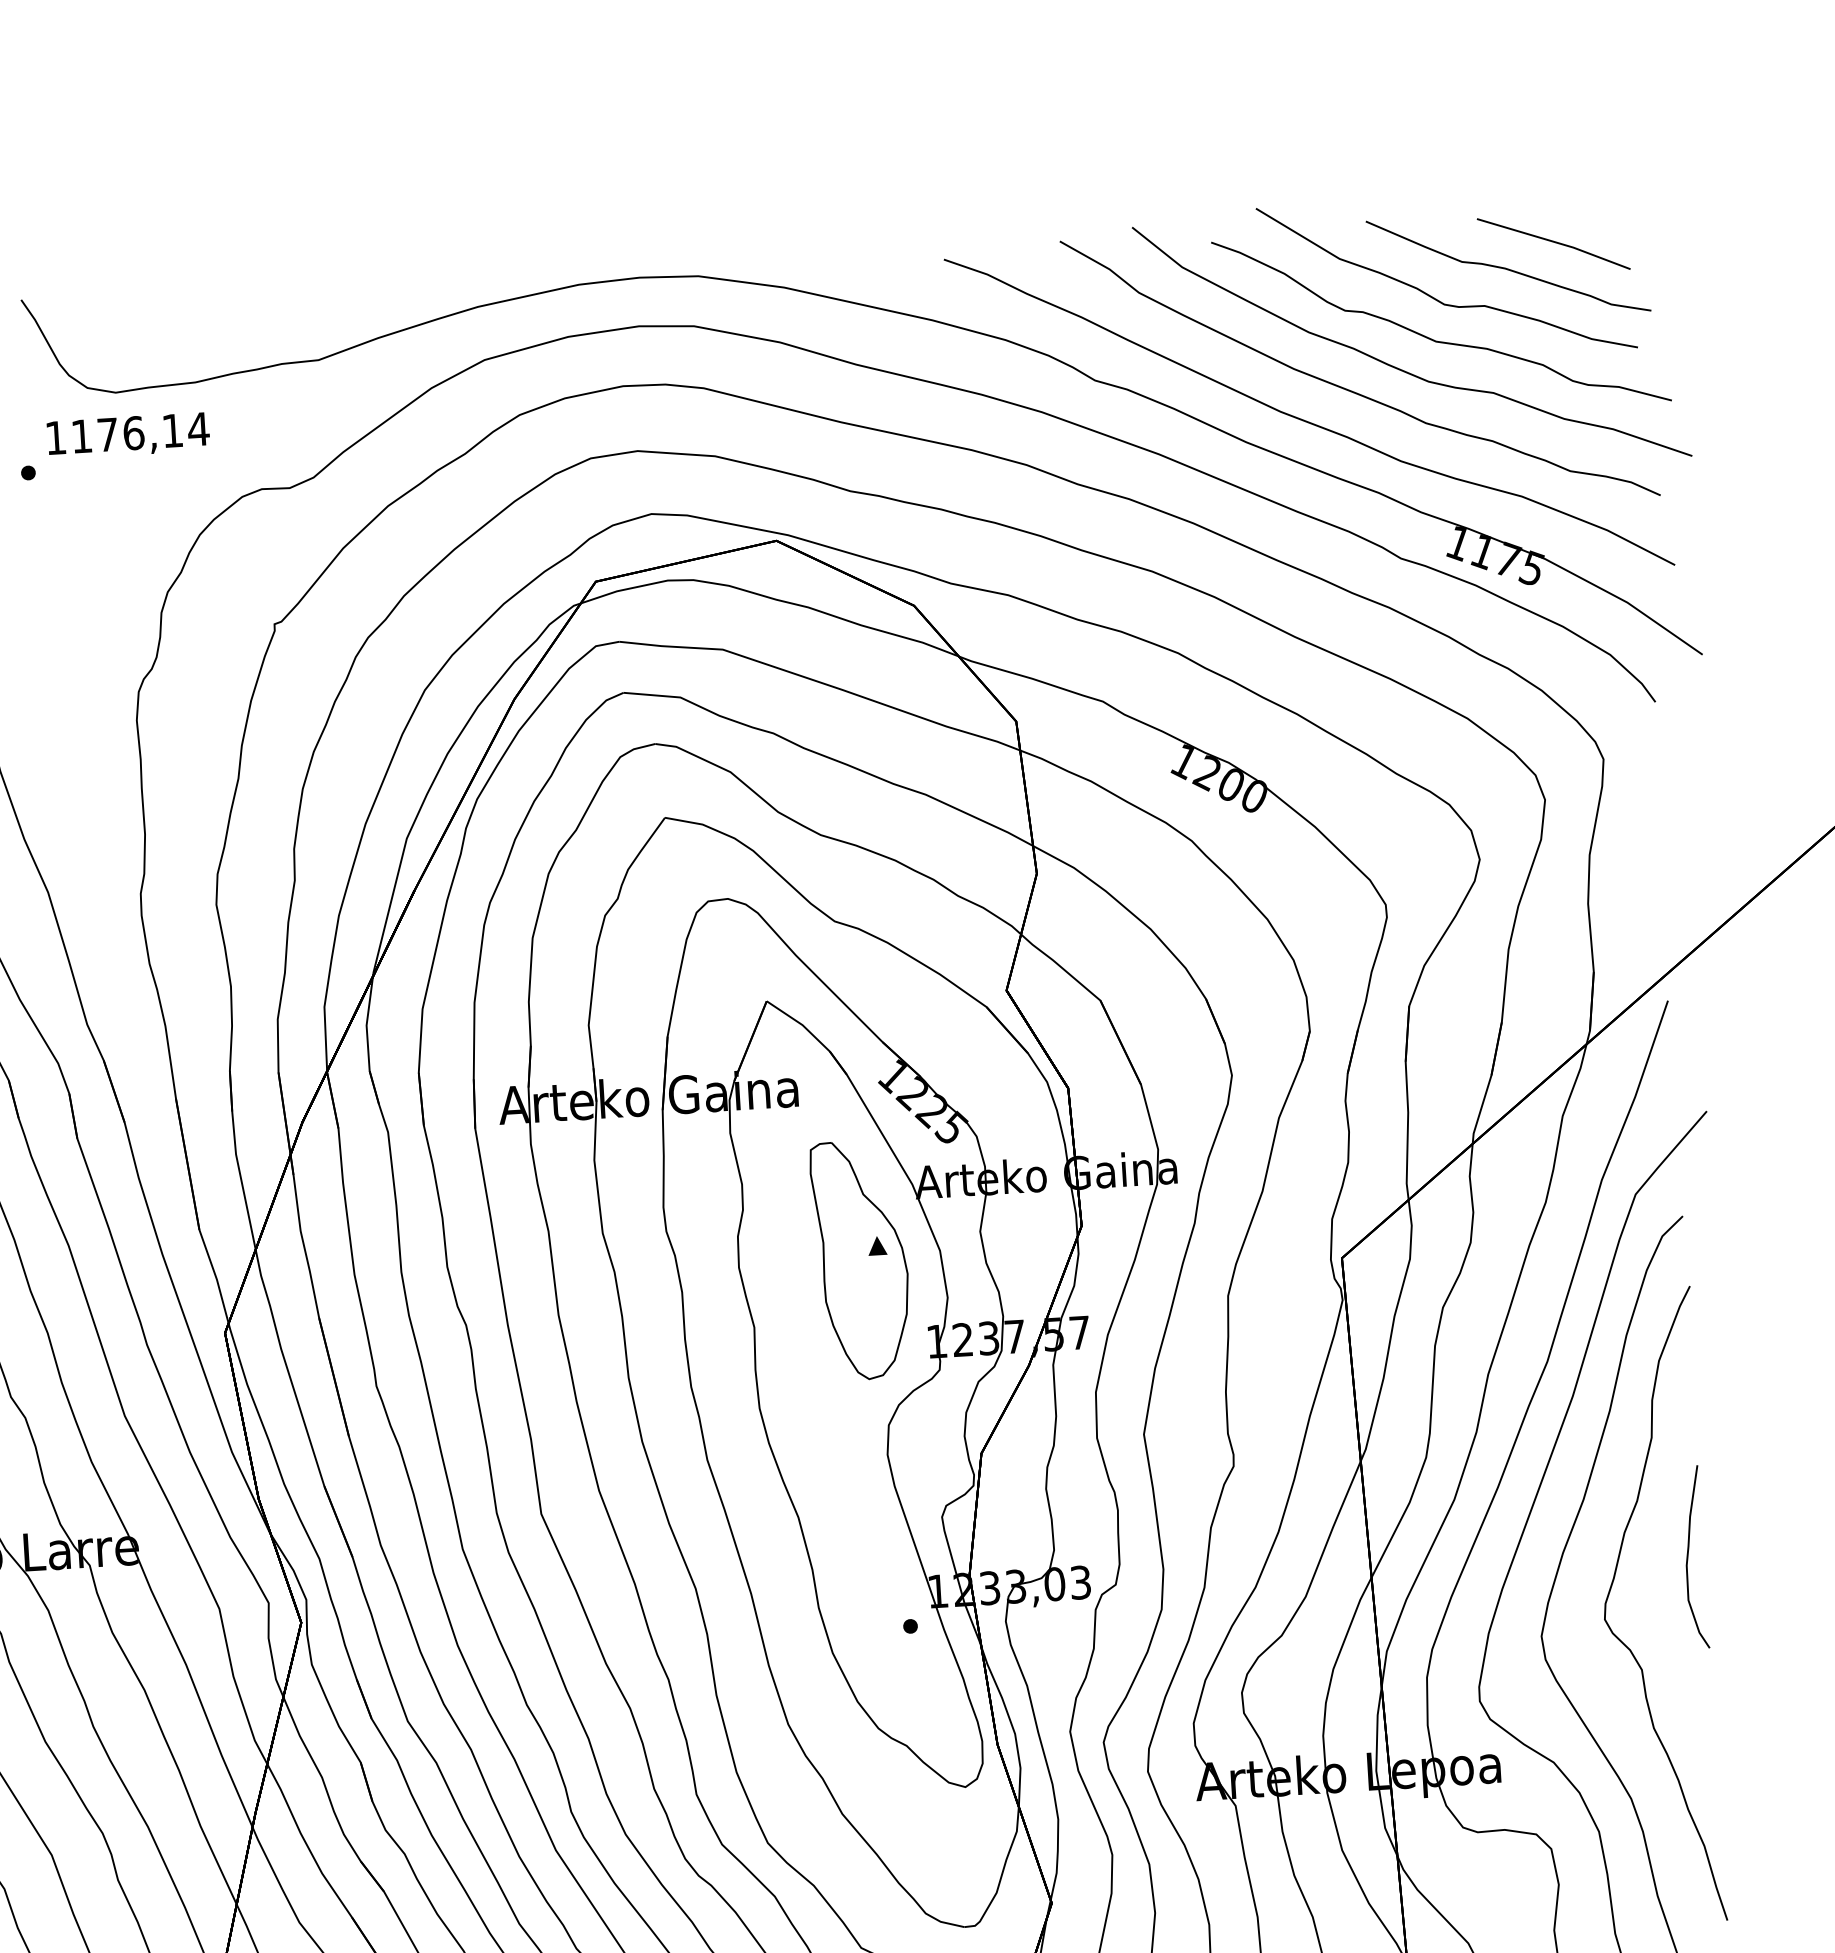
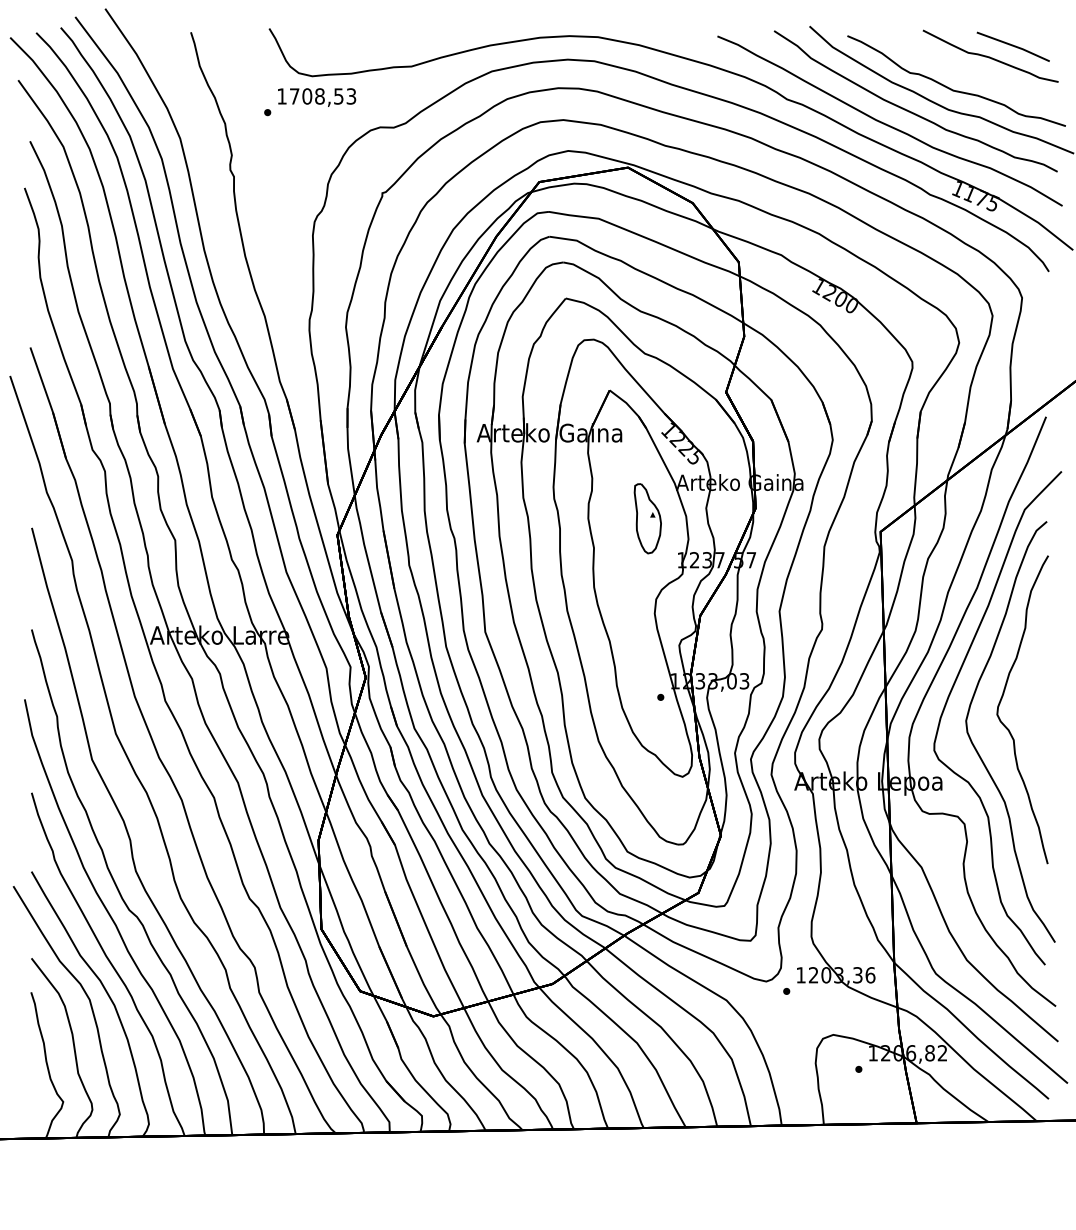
curve: (1437, 297) -> (955, 69), removed
text: (141, 432) -> (323, 96), 1176,14 -> 1708,53
part: (860, 1260) -> (647, 518), size x0.6
curve: (1690, 1556) -> (1040, 686), removed

